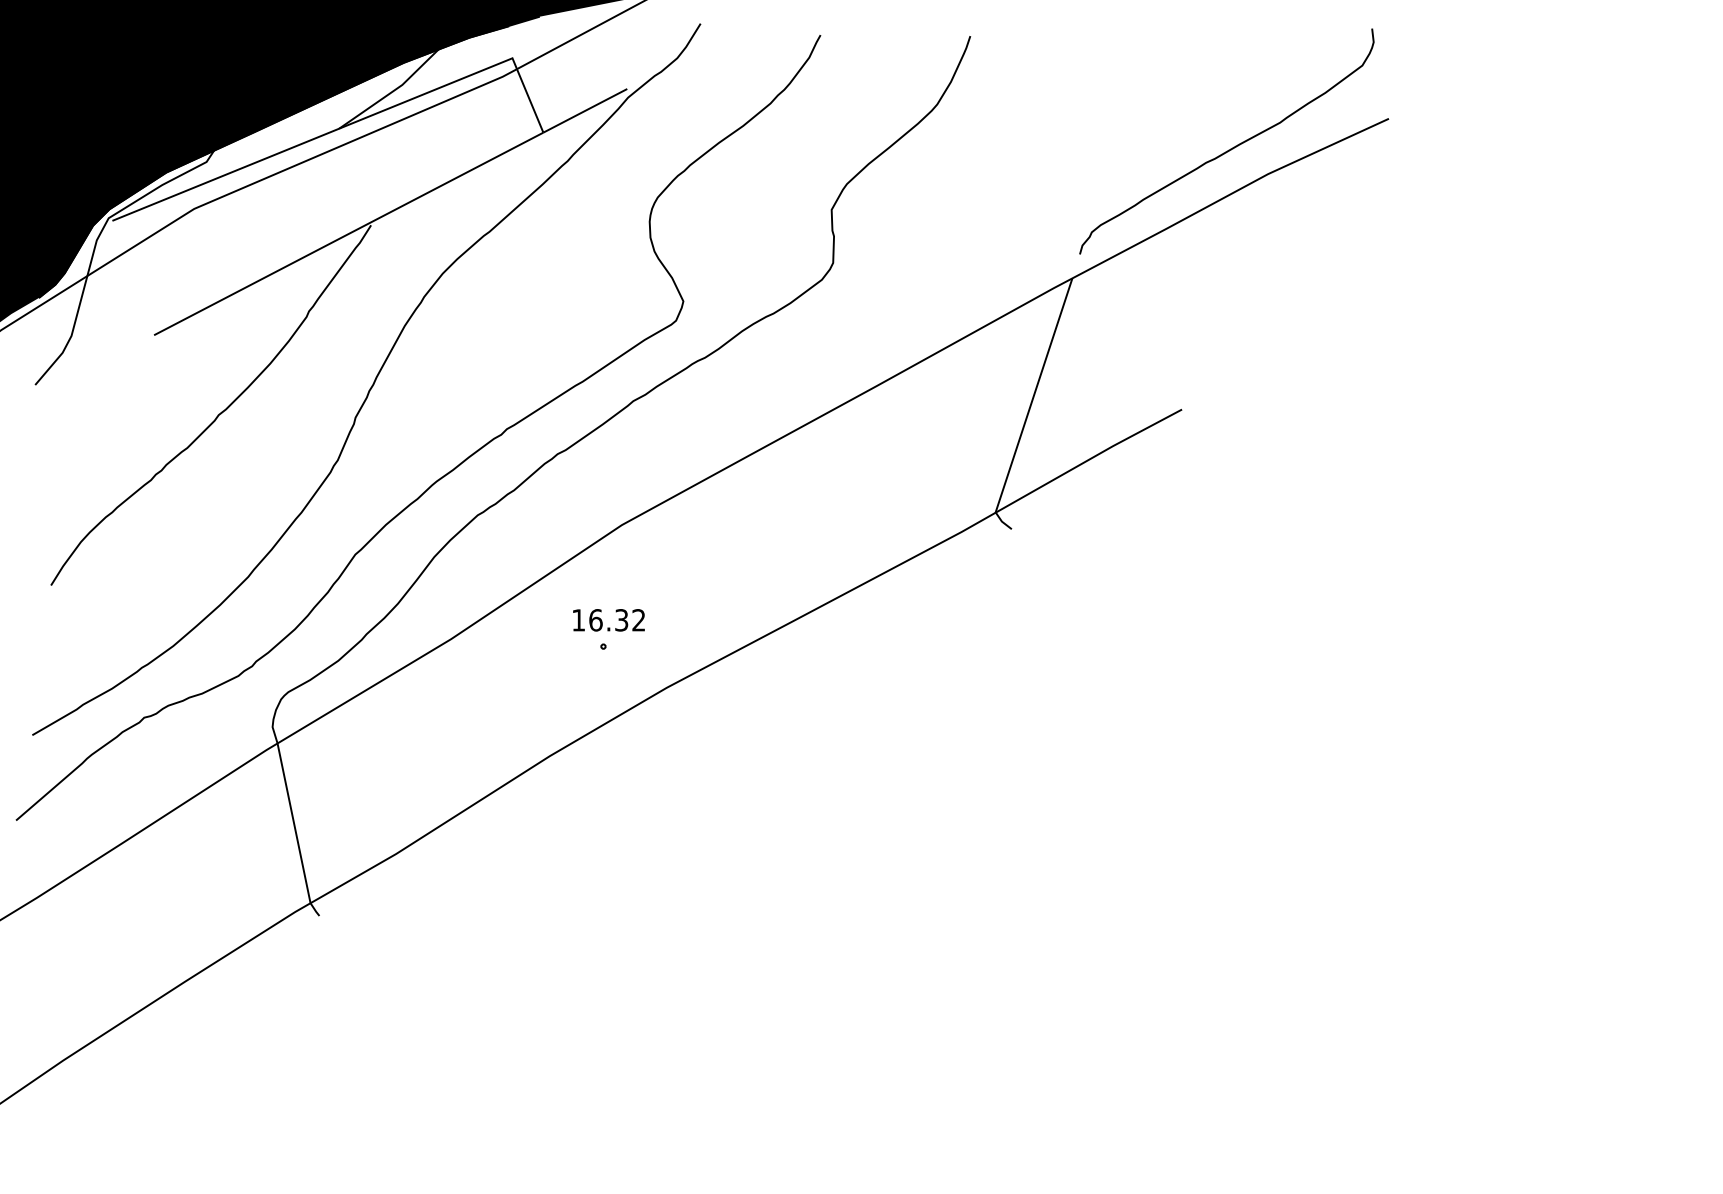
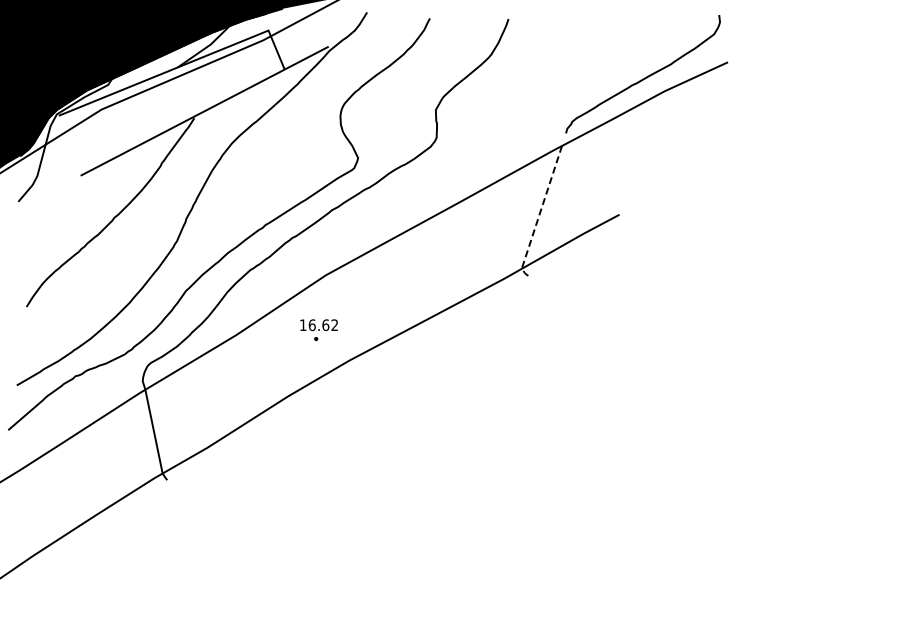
line: (1029, 409) -> (539, 214), solid -> dashed
text: (621, 620) -> (325, 325), 16.32 -> 16.62

